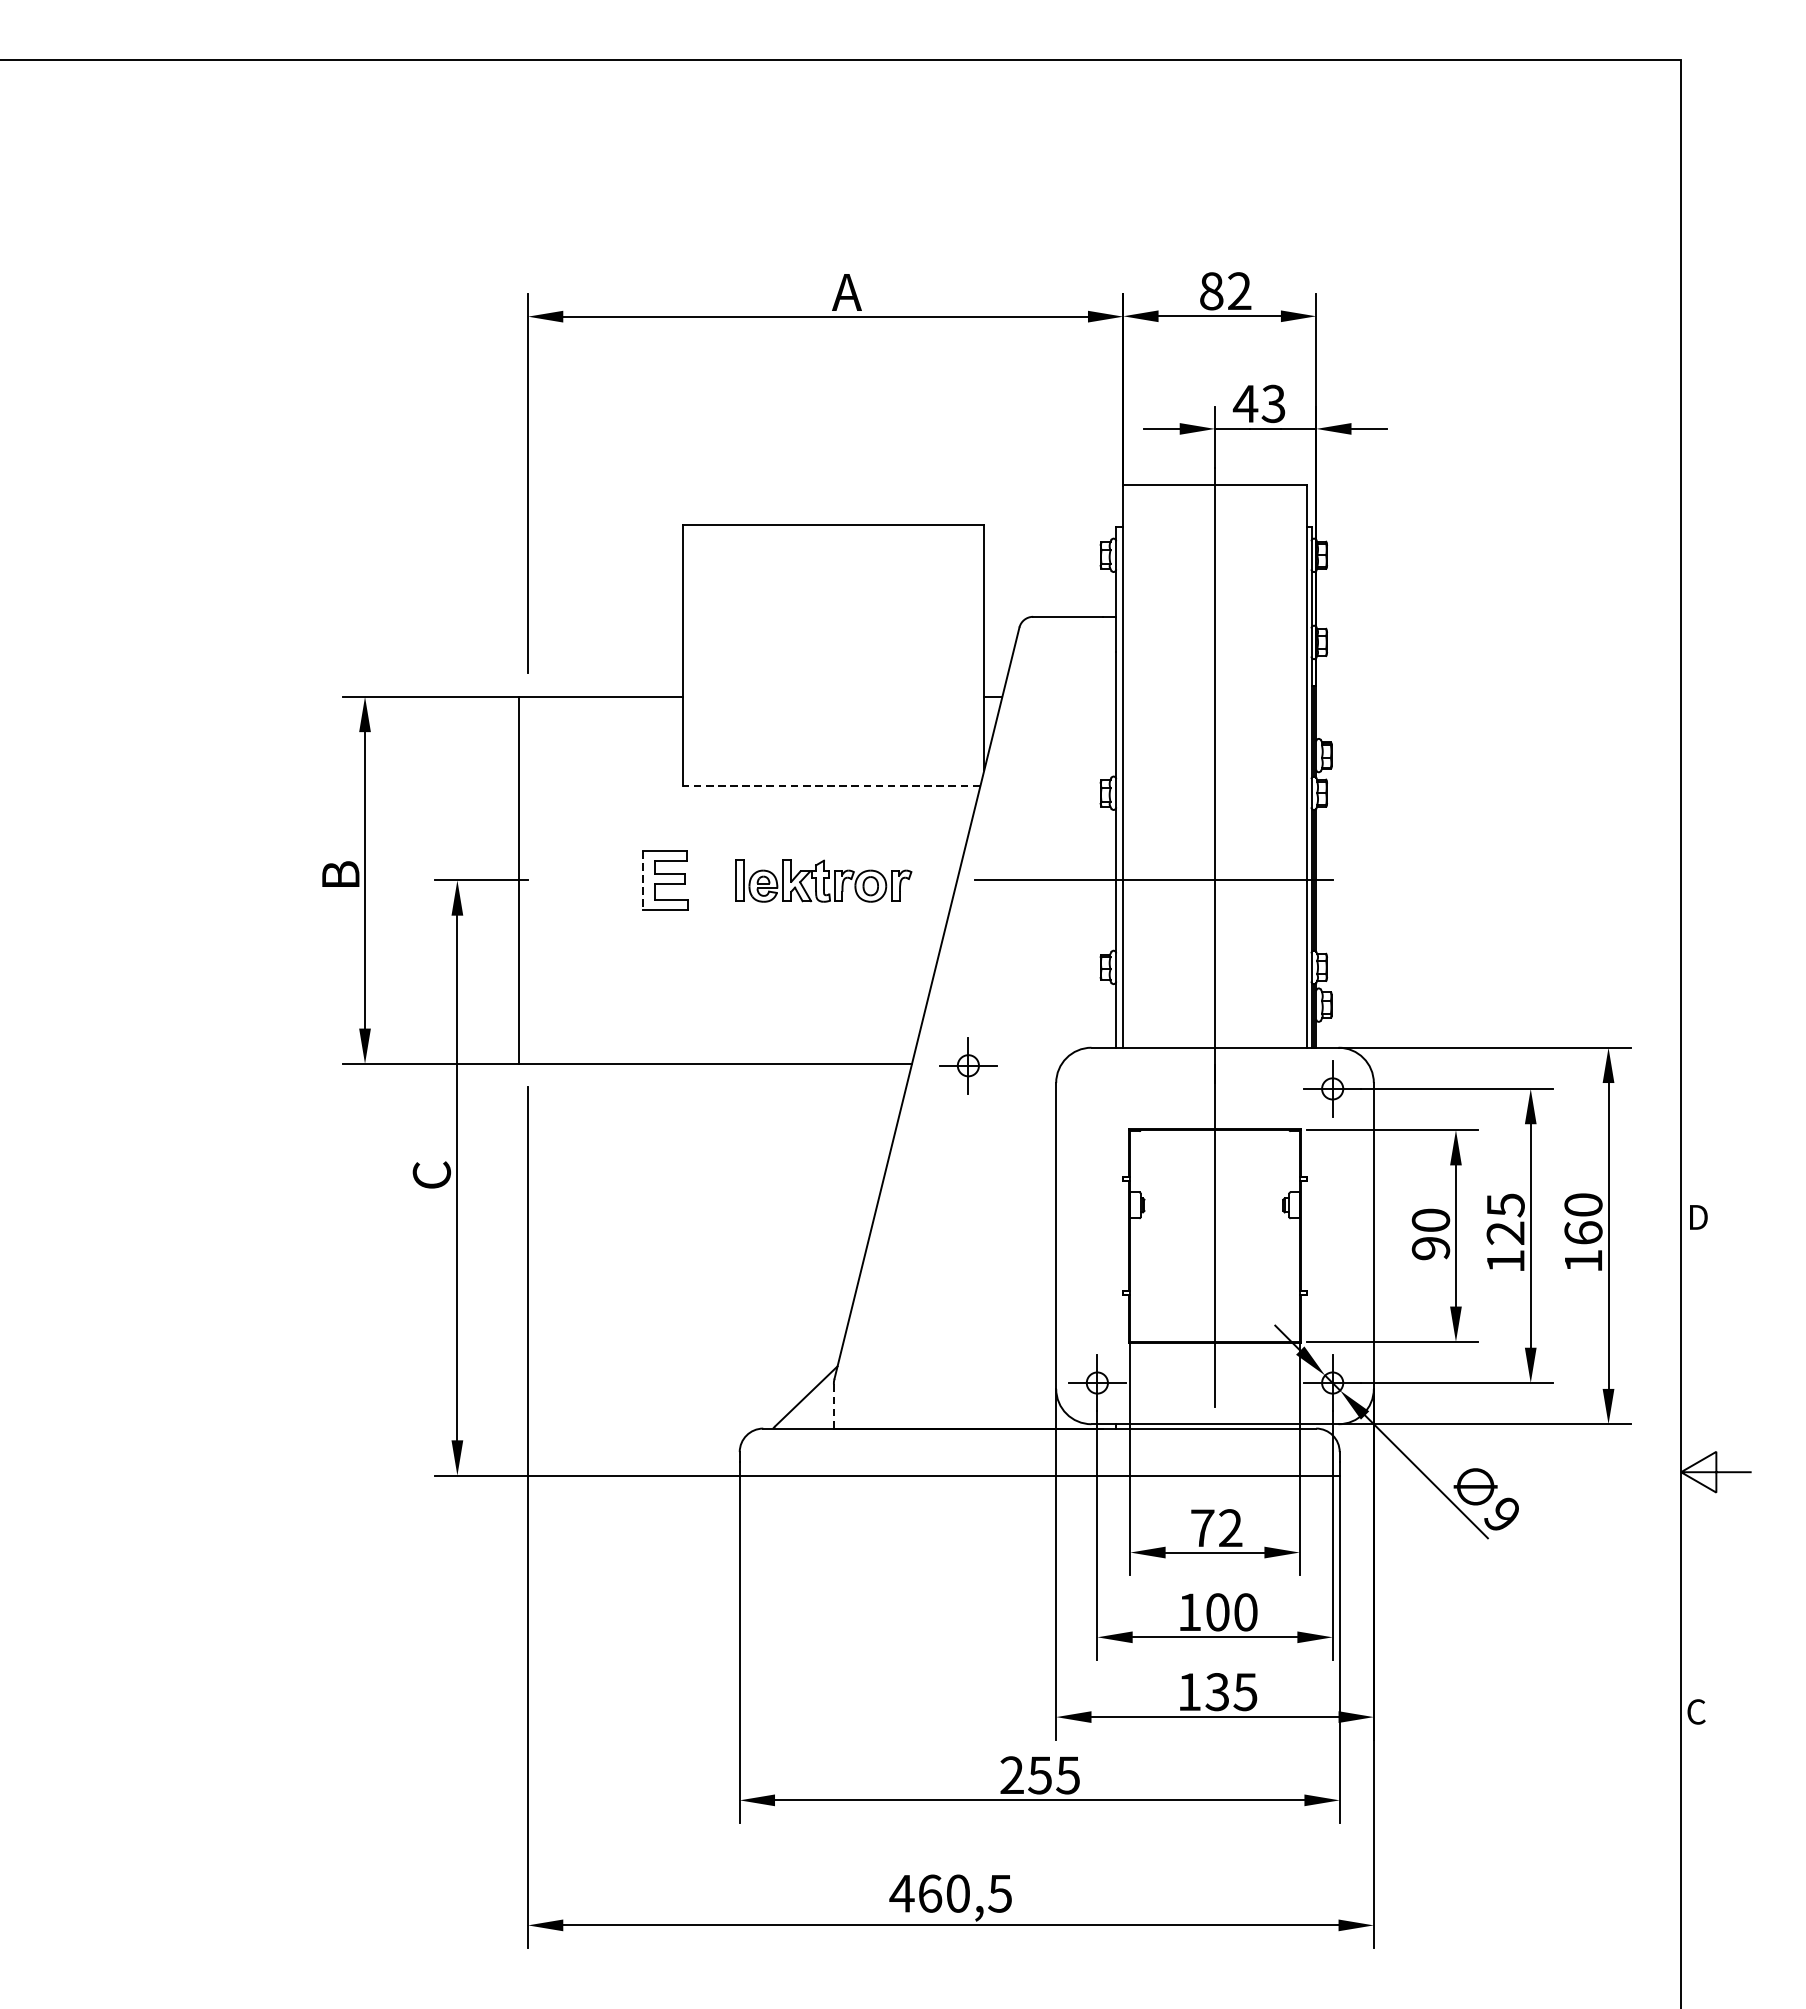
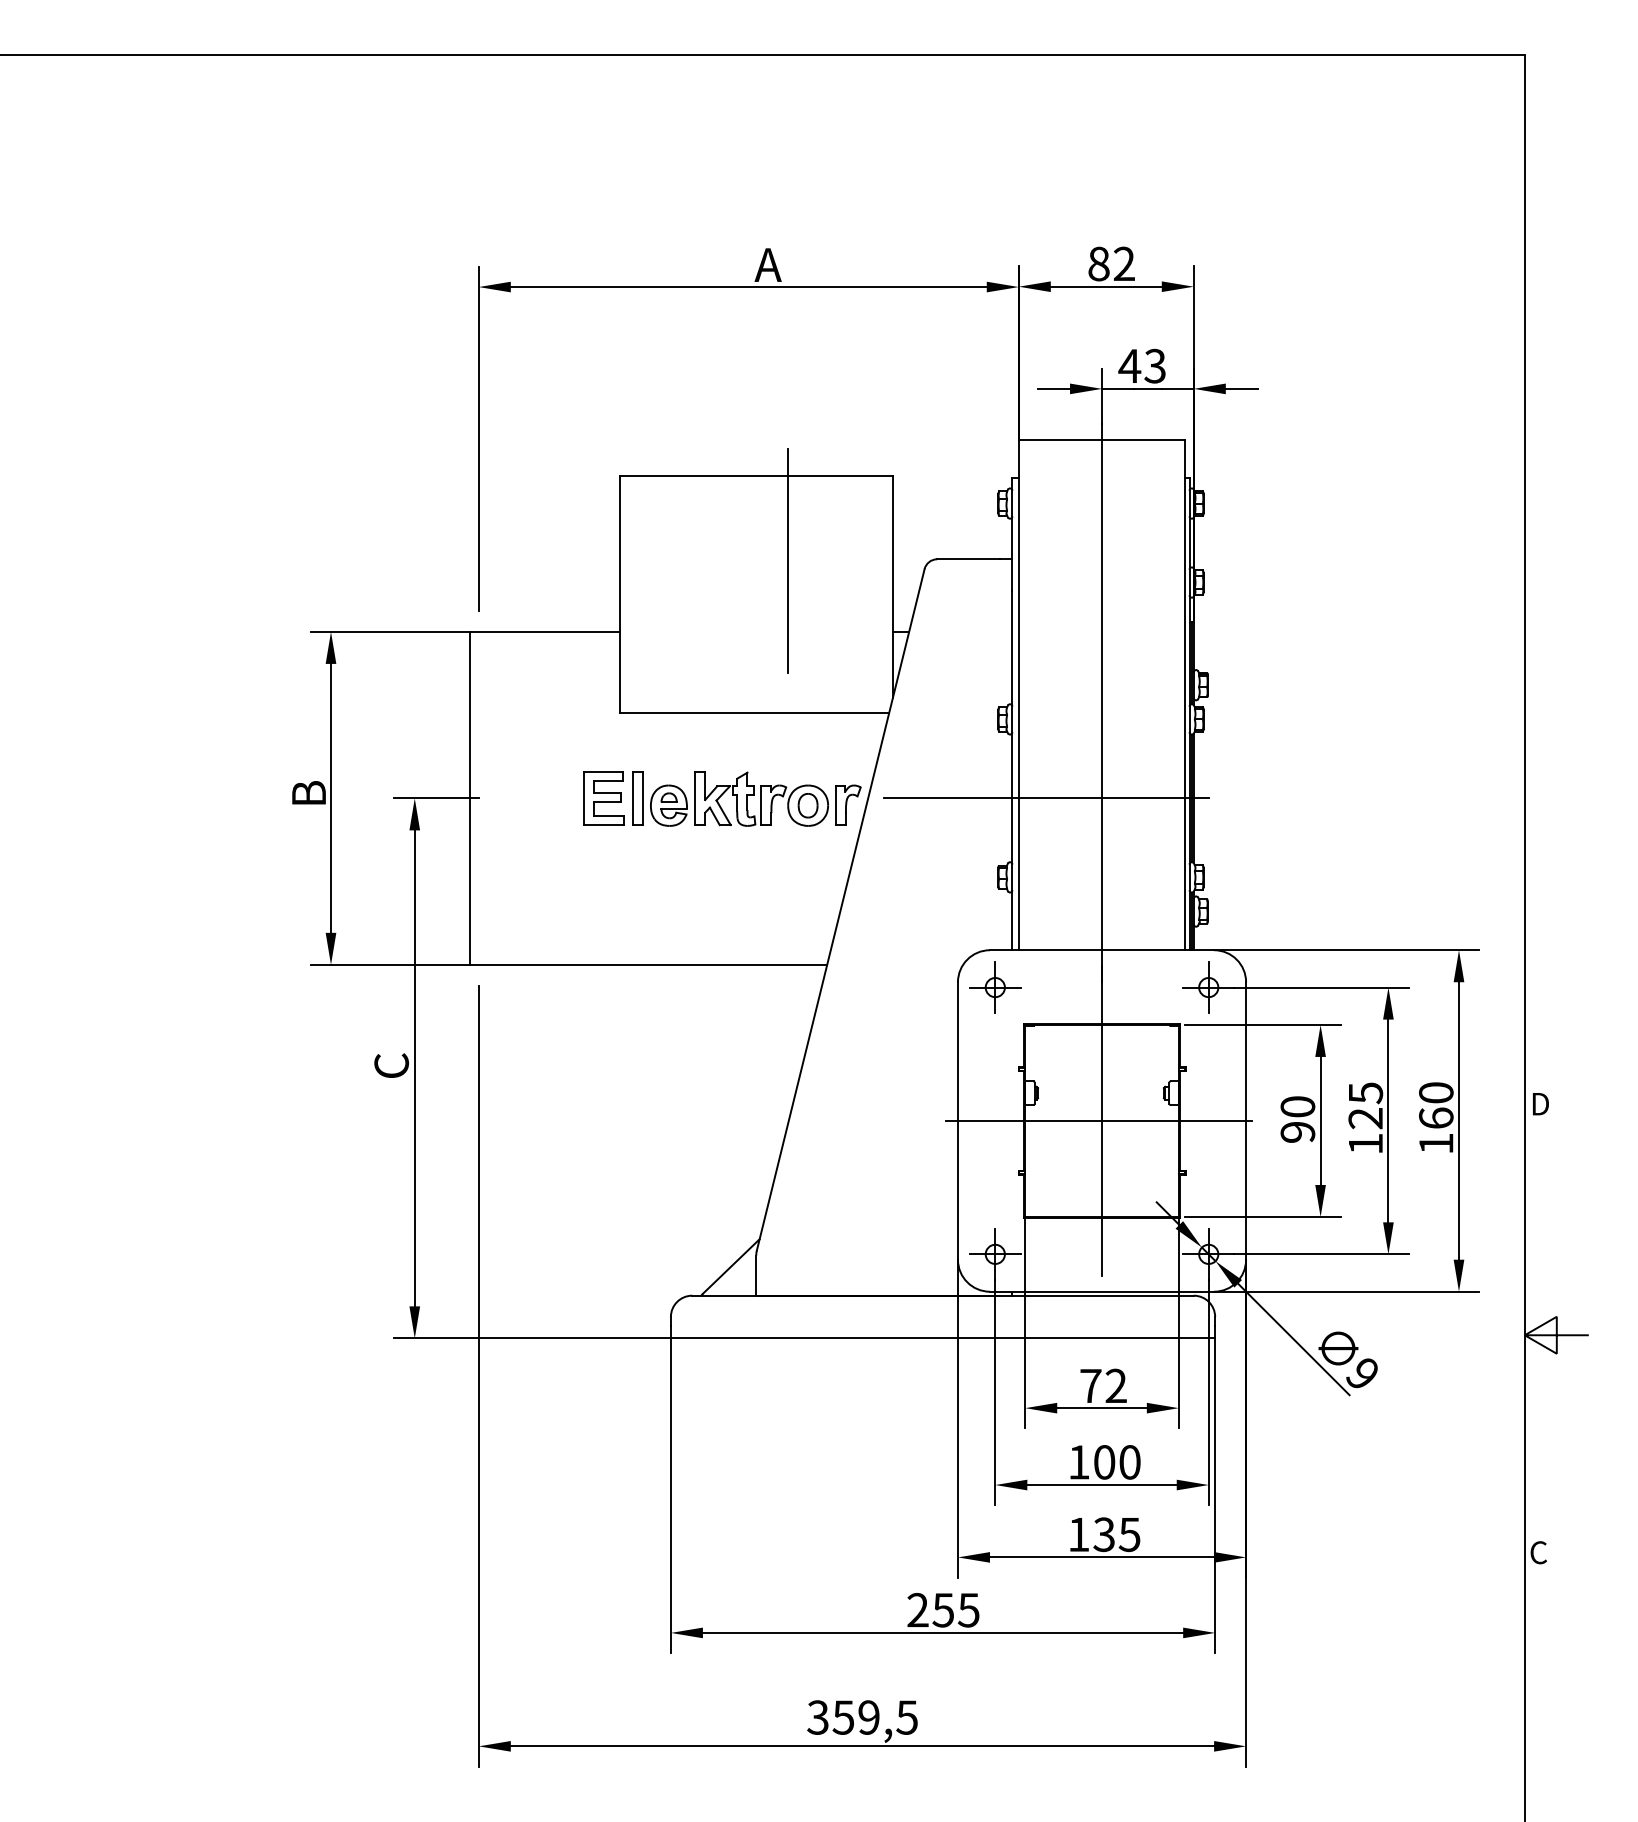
line: (869, 619) -> (788, 561), added
line: (831, 786) -> (754, 713), dashed -> solid
line: (643, 880) -> (583, 798), dashed -> solid
part: (823, 880) -> (746, 798), size x1.43
part: (968, 1065) -> (995, 987), moved
line: (1212, 1235) -> (1099, 1120), added
line: (834, 1406) -> (756, 1275), dashed -> solid
text: (928, 1893) -> (842, 1717), 460,5 -> 359,5

